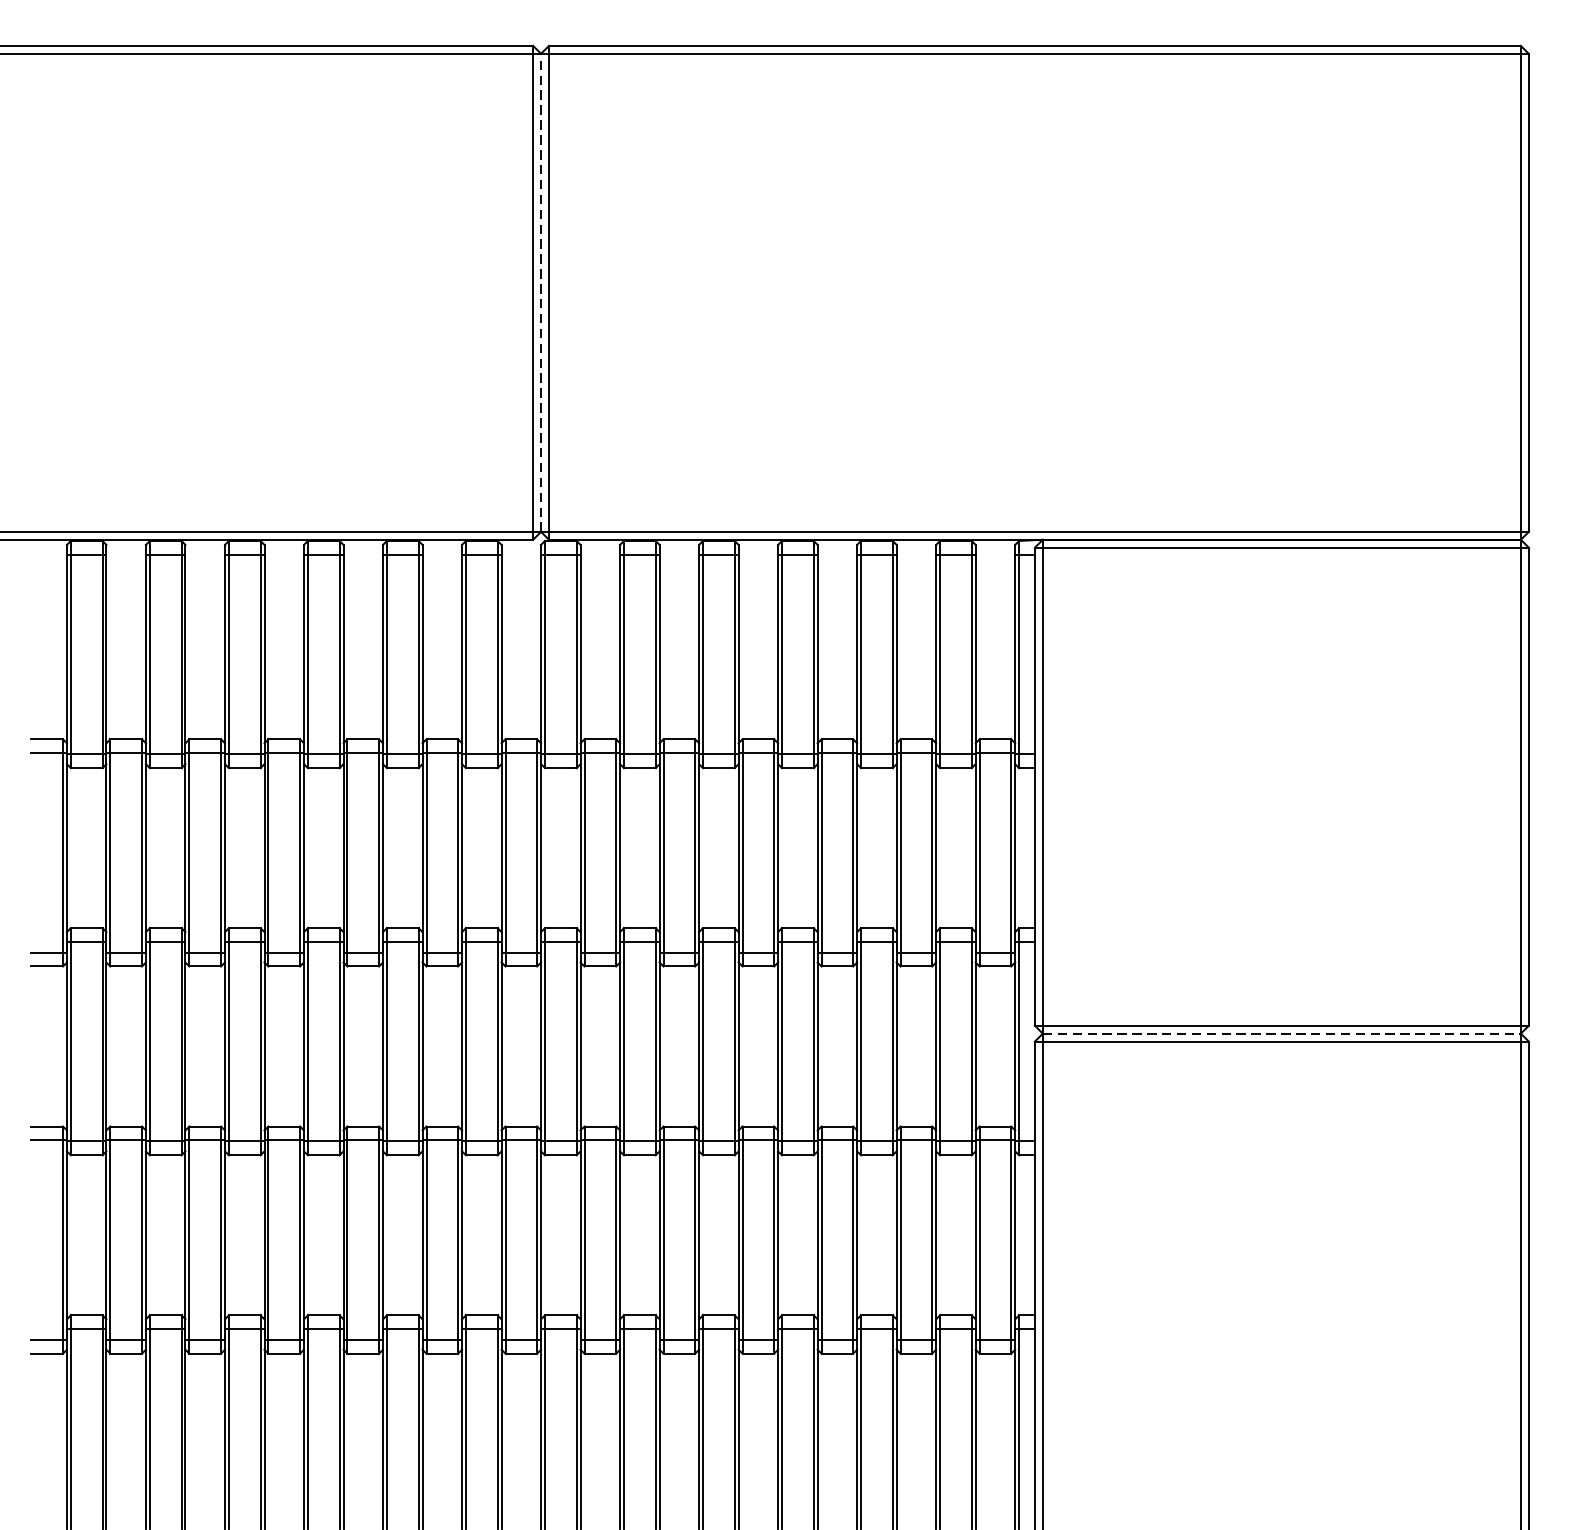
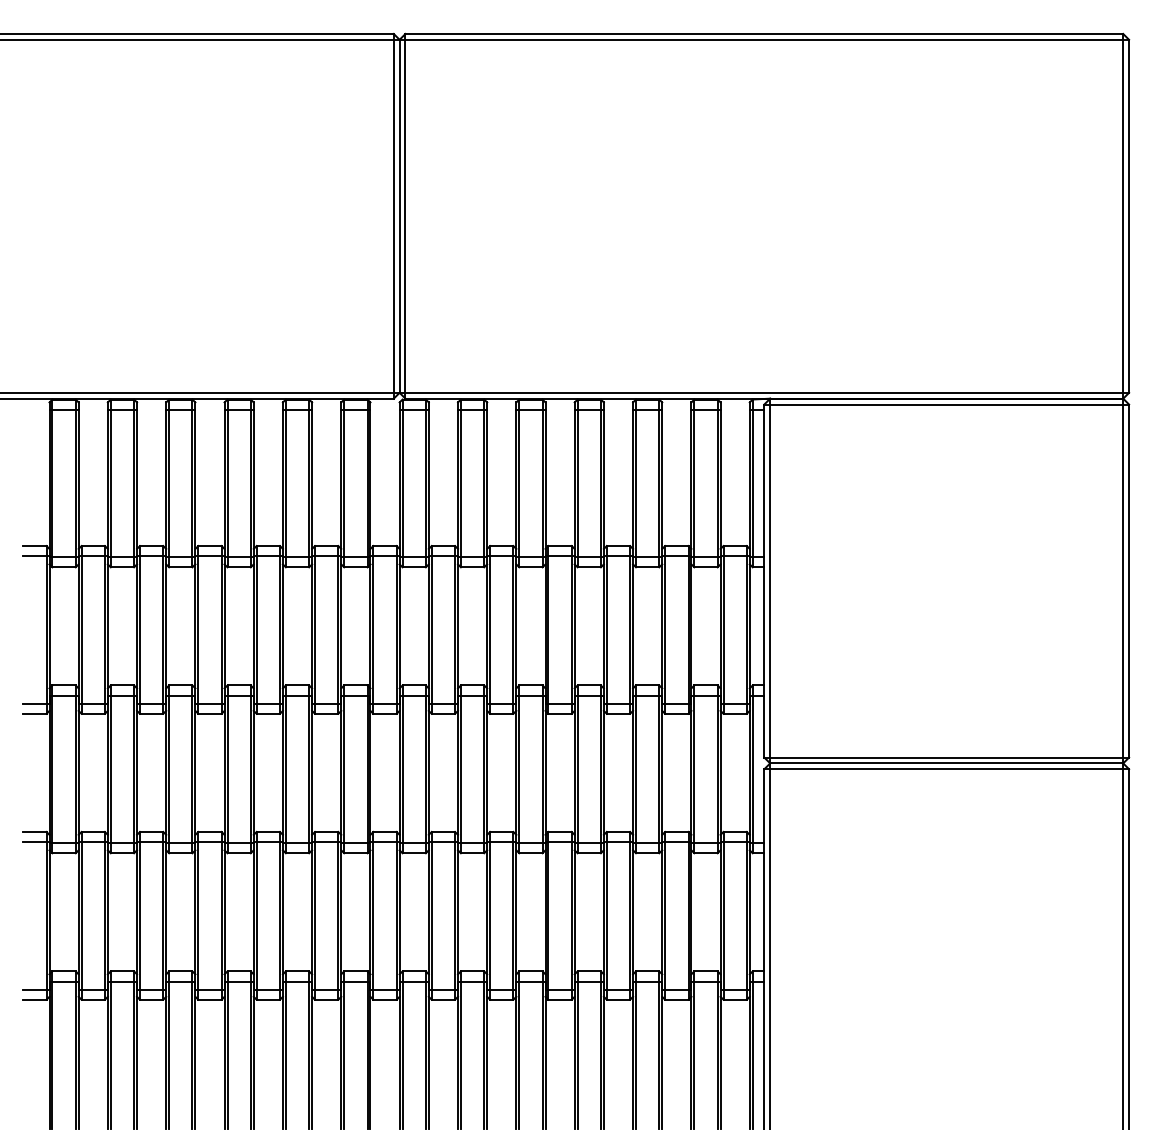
line: (540, 293) -> (399, 216), dashed -> solid
line: (1281, 1033) -> (946, 763), dashed -> solid

